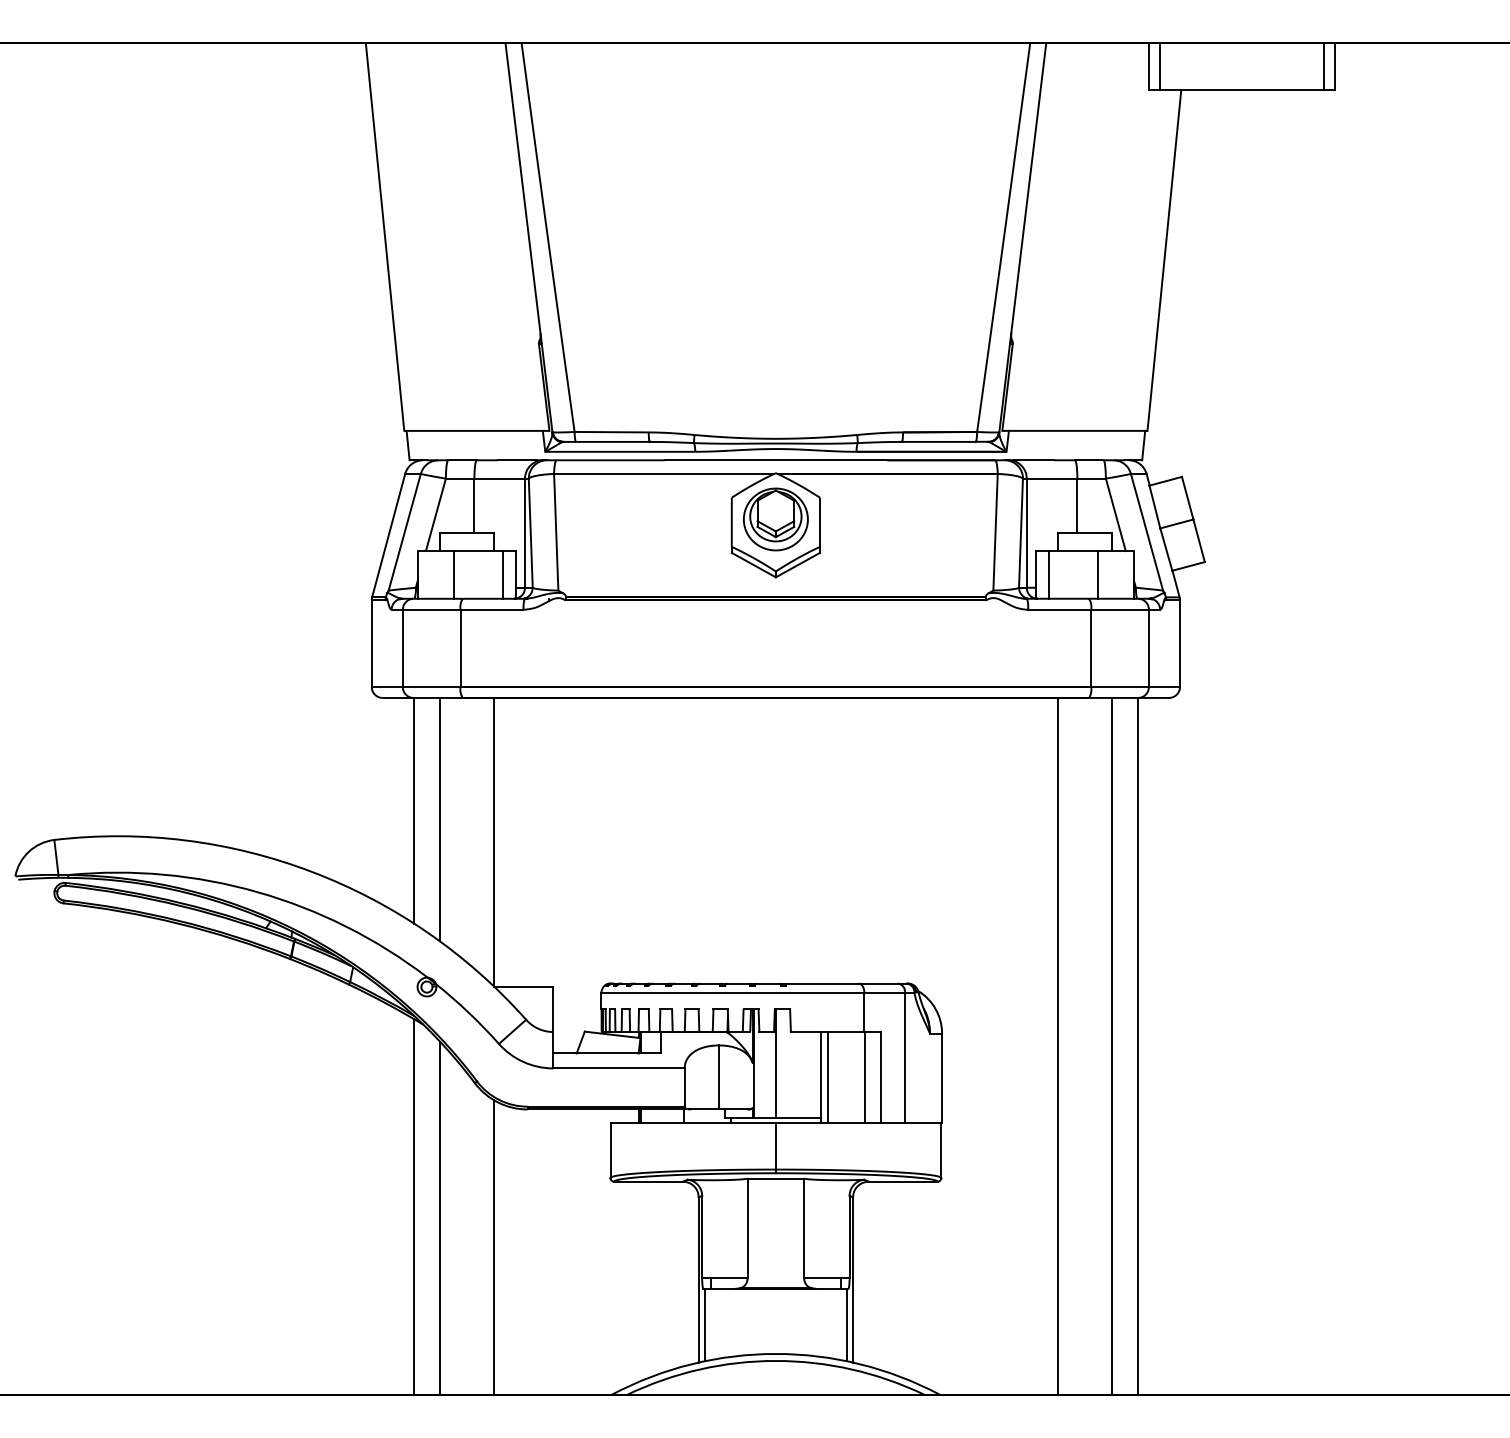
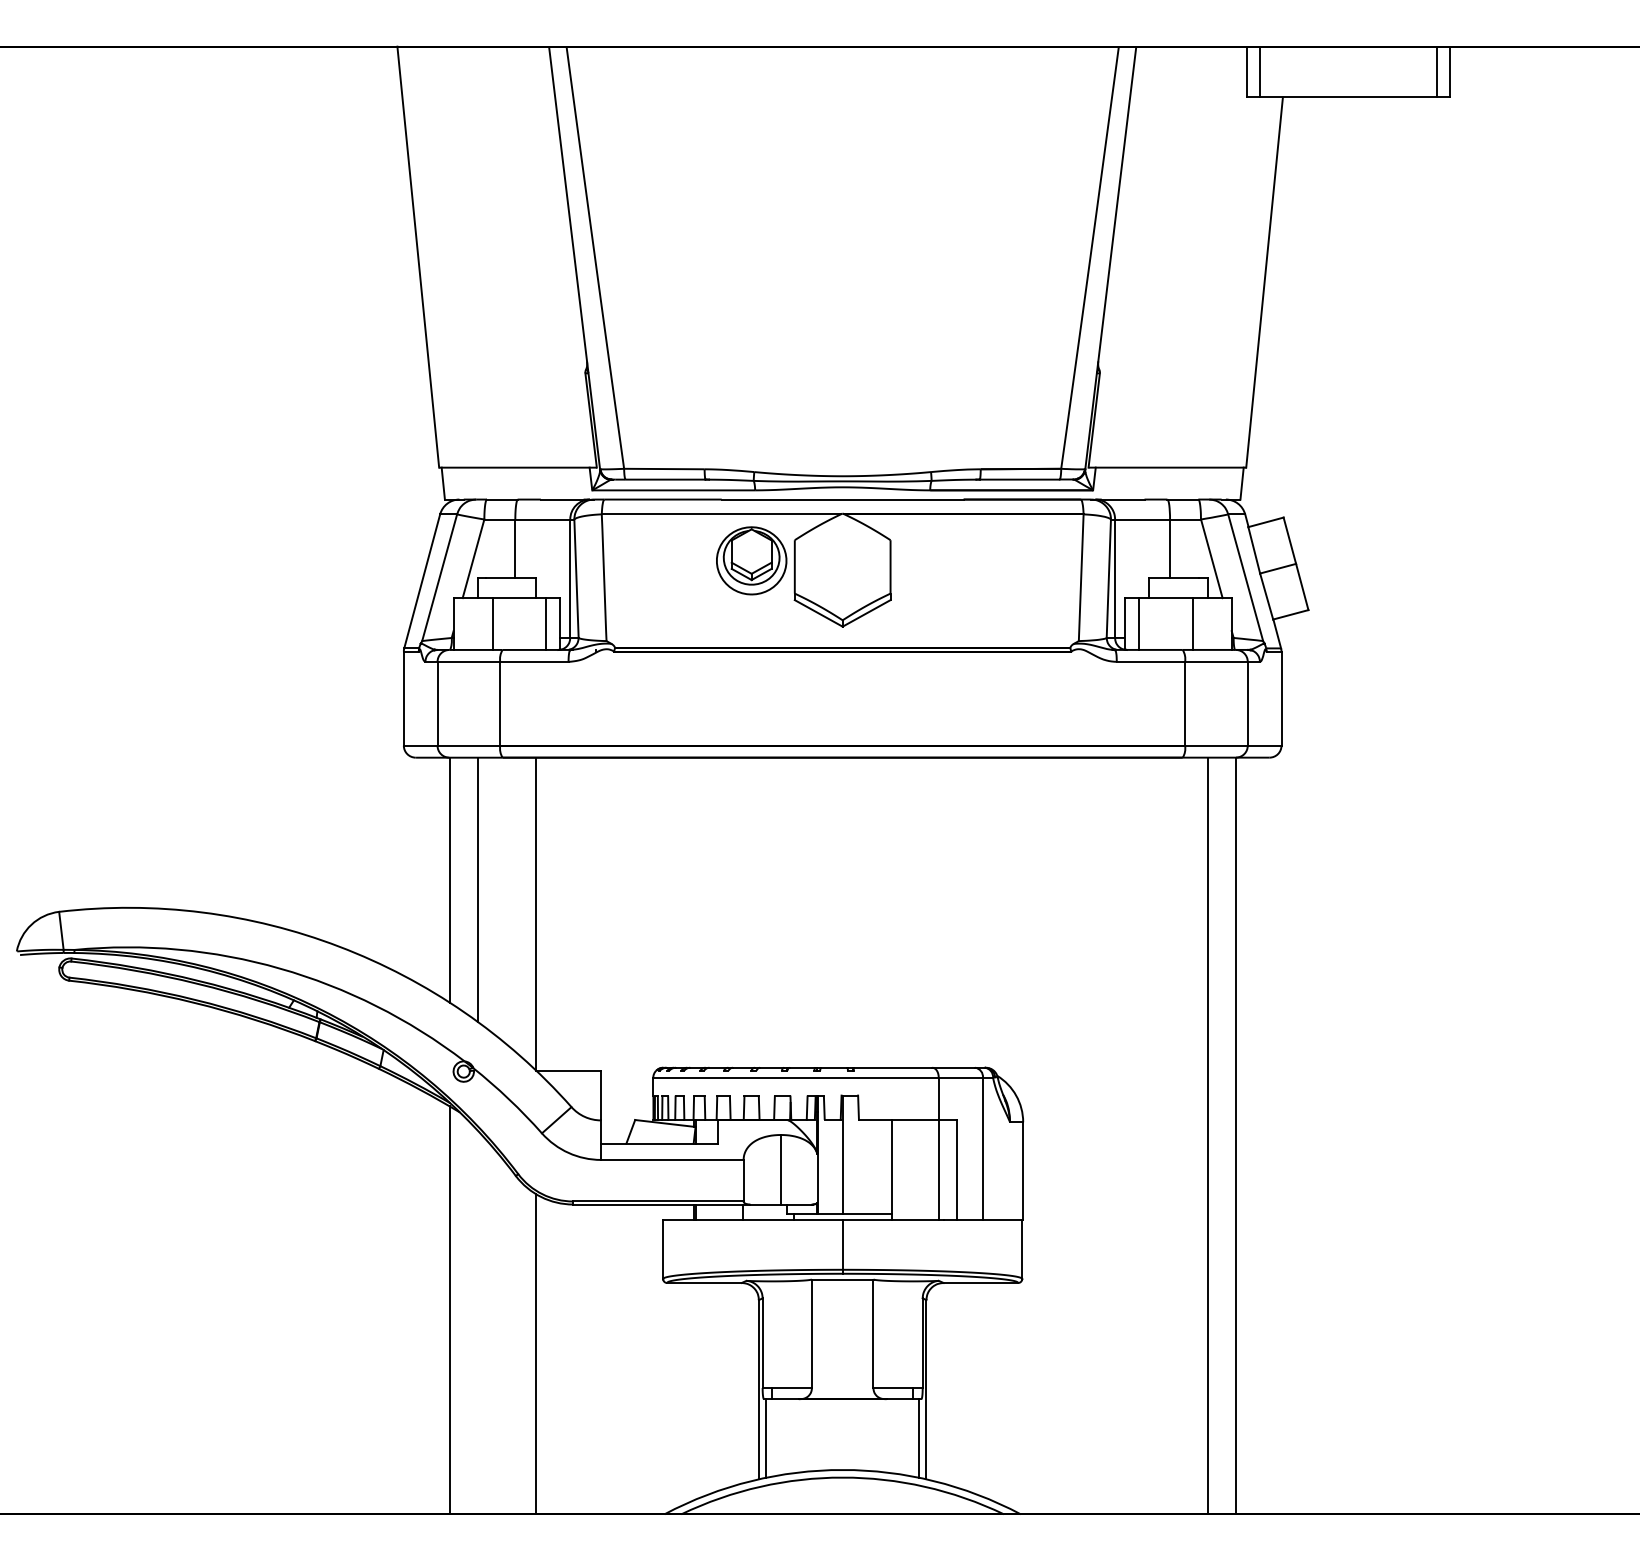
part: (775, 519) -> (751, 560), moved
line: (1058, 1045) -> (1149, 1135), removed
line: (827, 1077) -> (898, 1169), removed
line: (439, 1218) -> (477, 1322), removed

